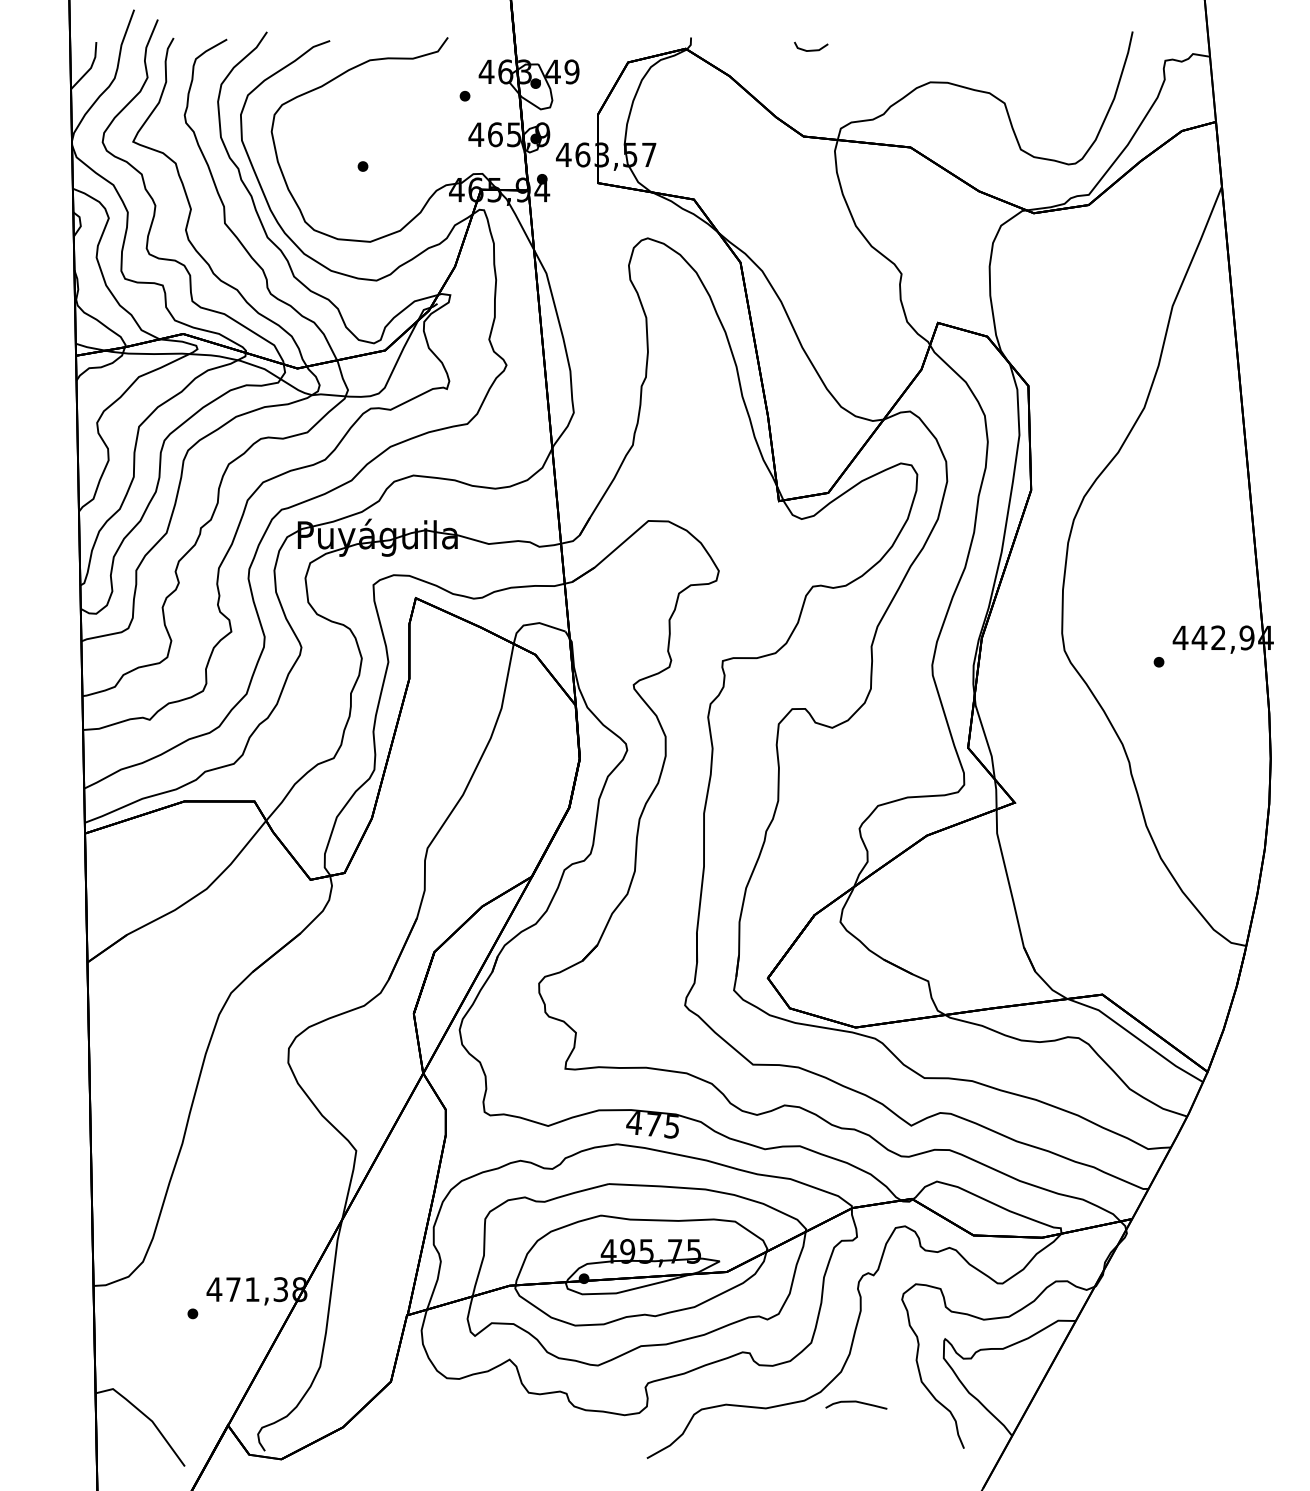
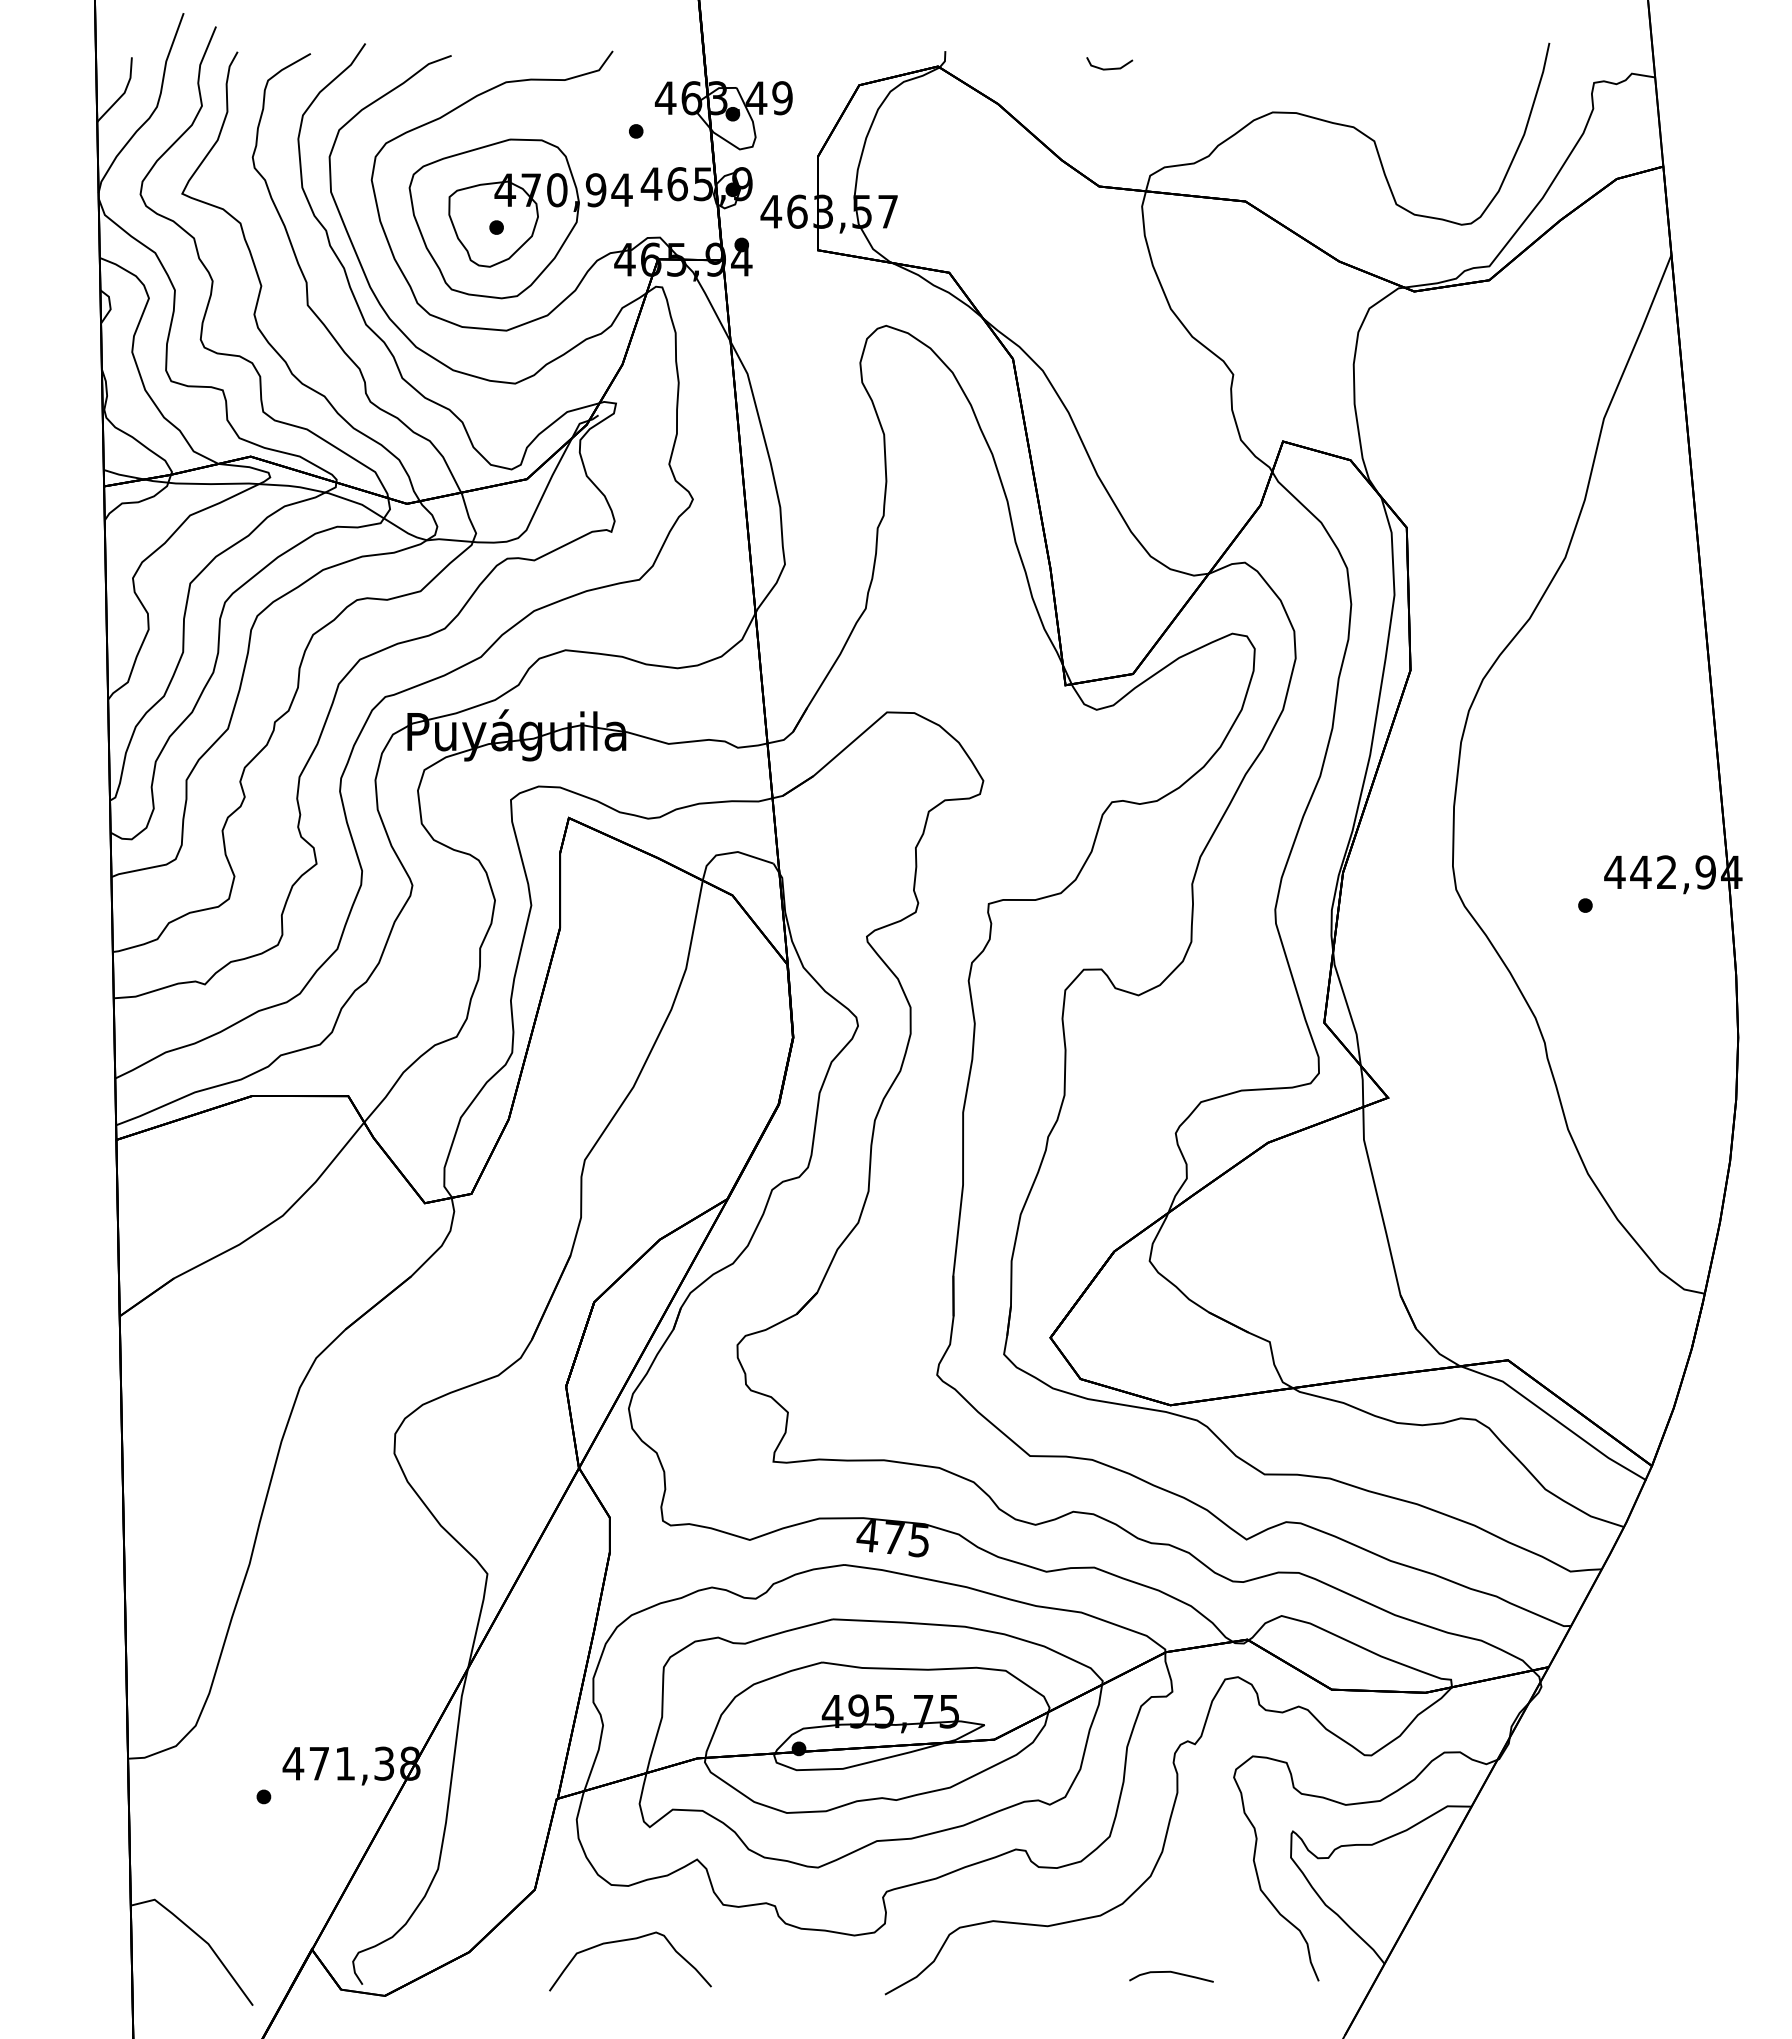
part: (380, 159) -> (520, 218), added
curve: (857, 1402) -> (1172, 1973), moved
curve: (456, 1419) -> (624, 1941), added

